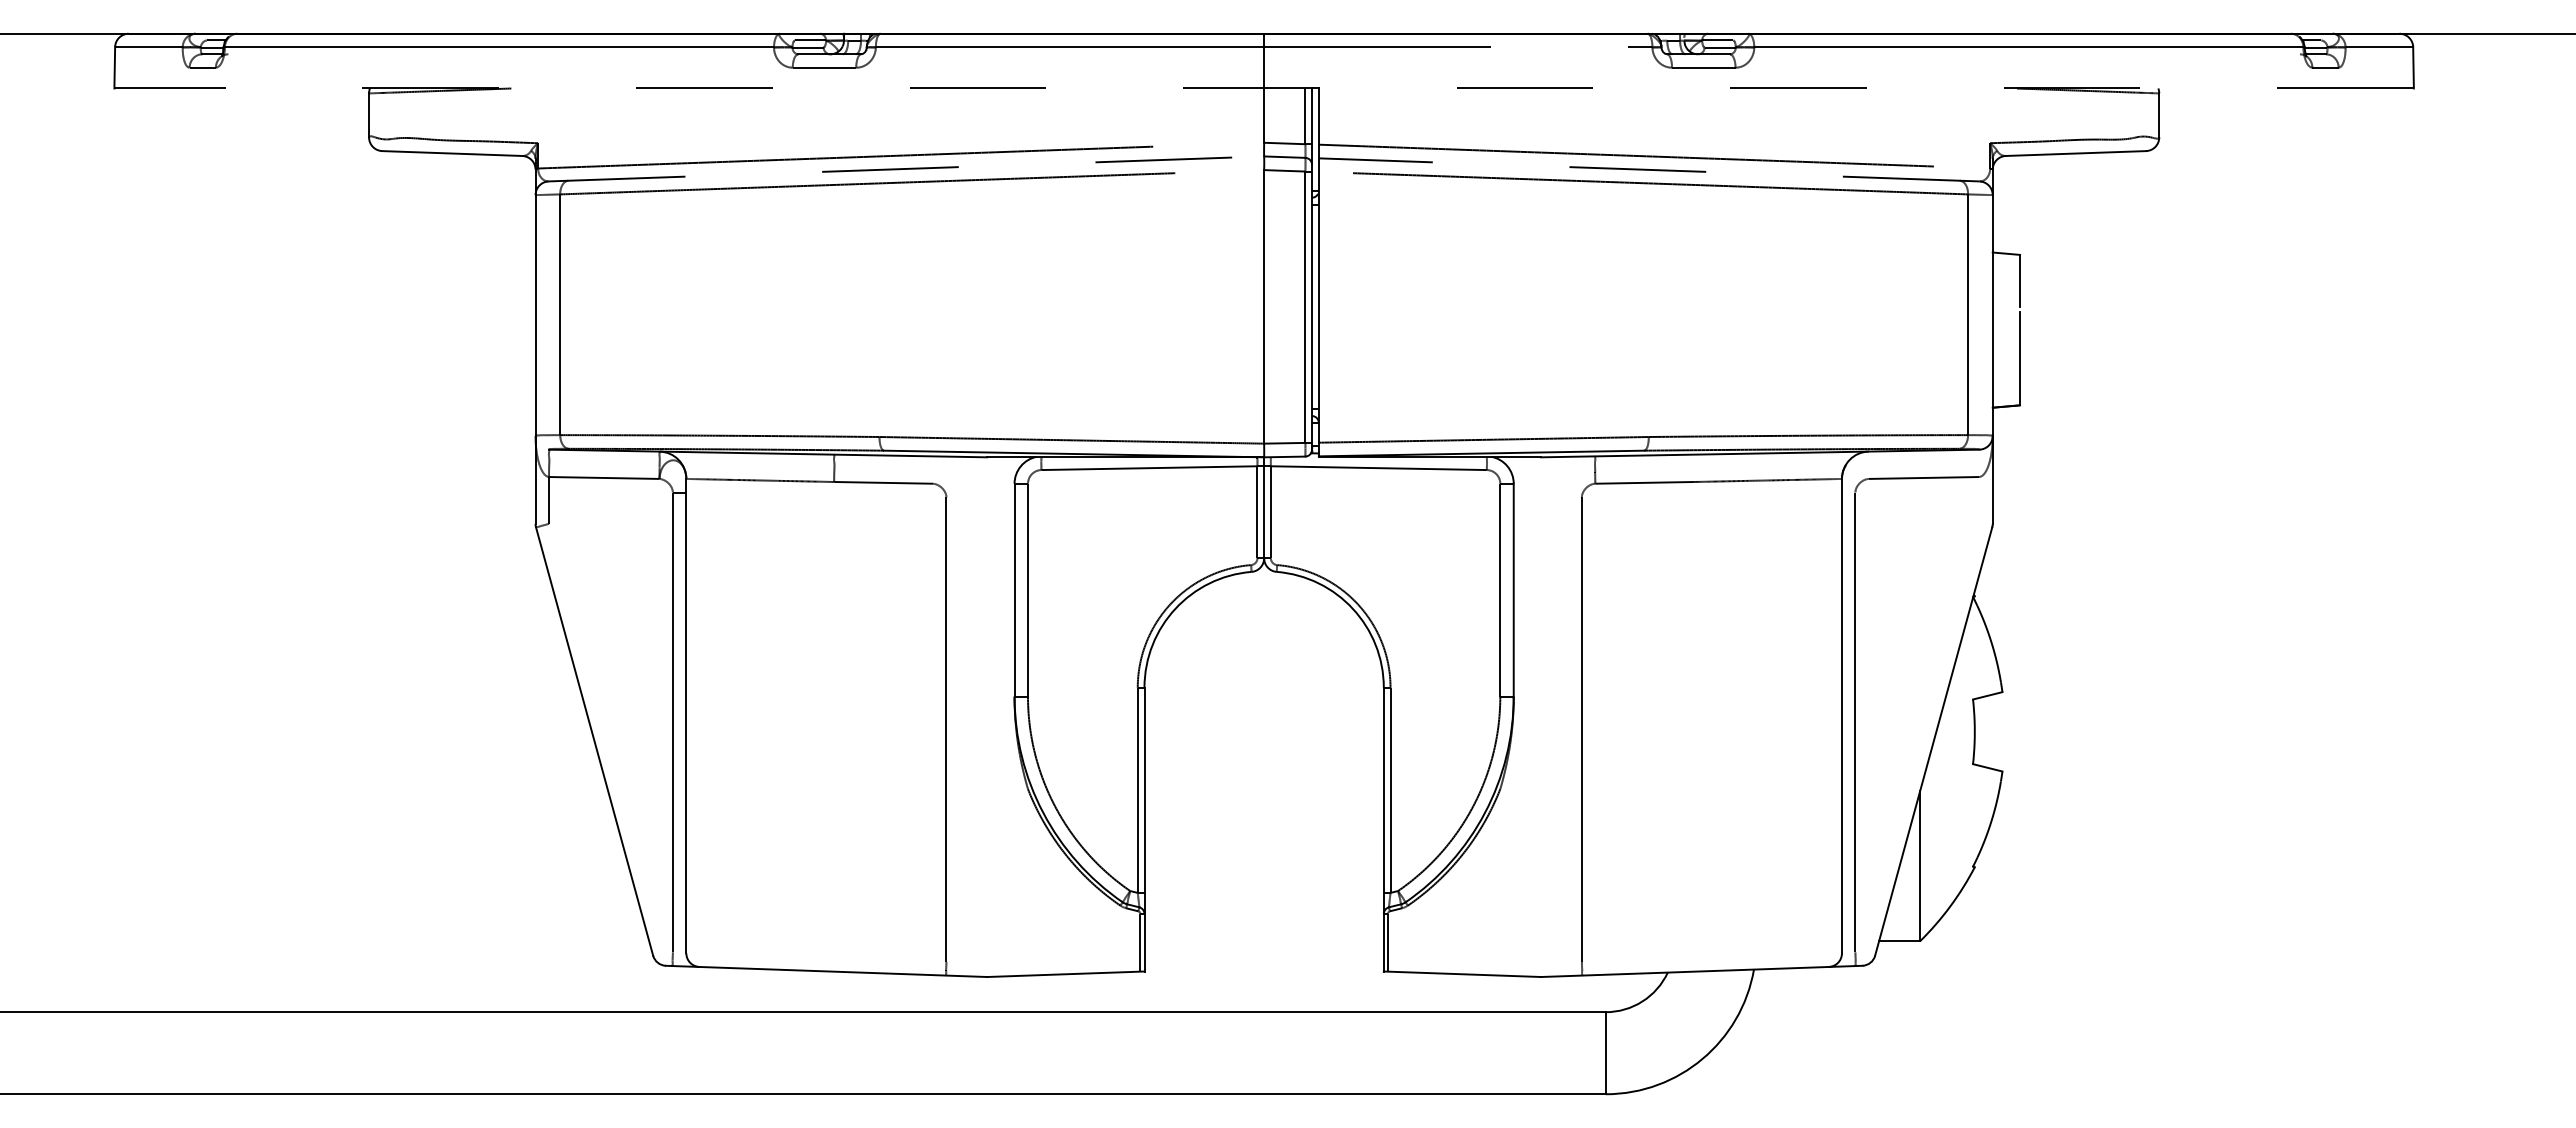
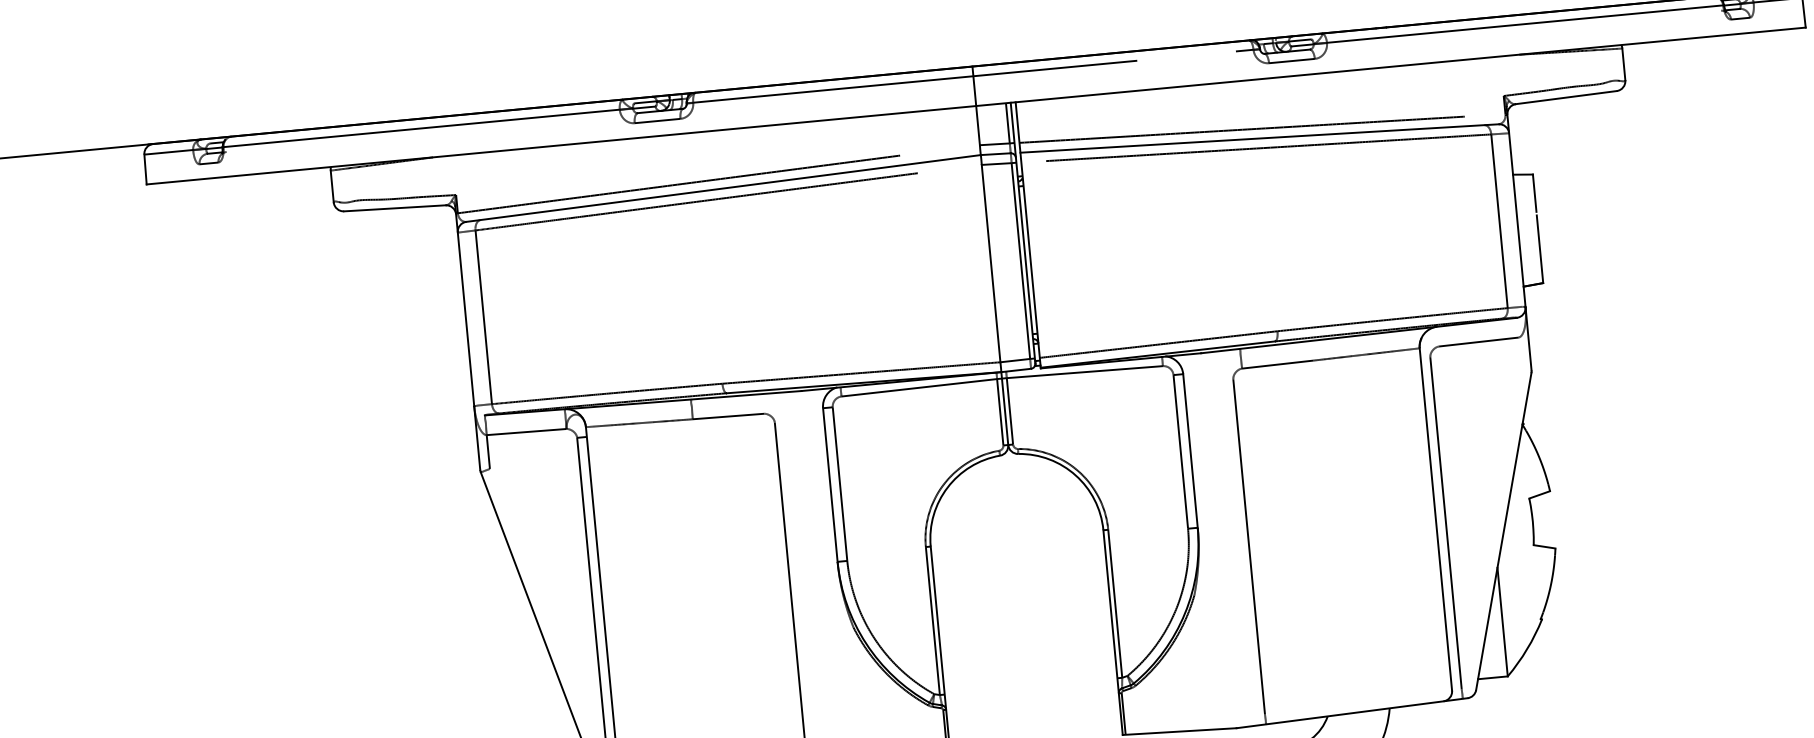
line: (1264, 88) -> (976, 106), dashed -> solid
line: (906, 168) -> (723, 188), dashed -> solid
line: (1649, 169) -> (1259, 138), dashed -> solid

